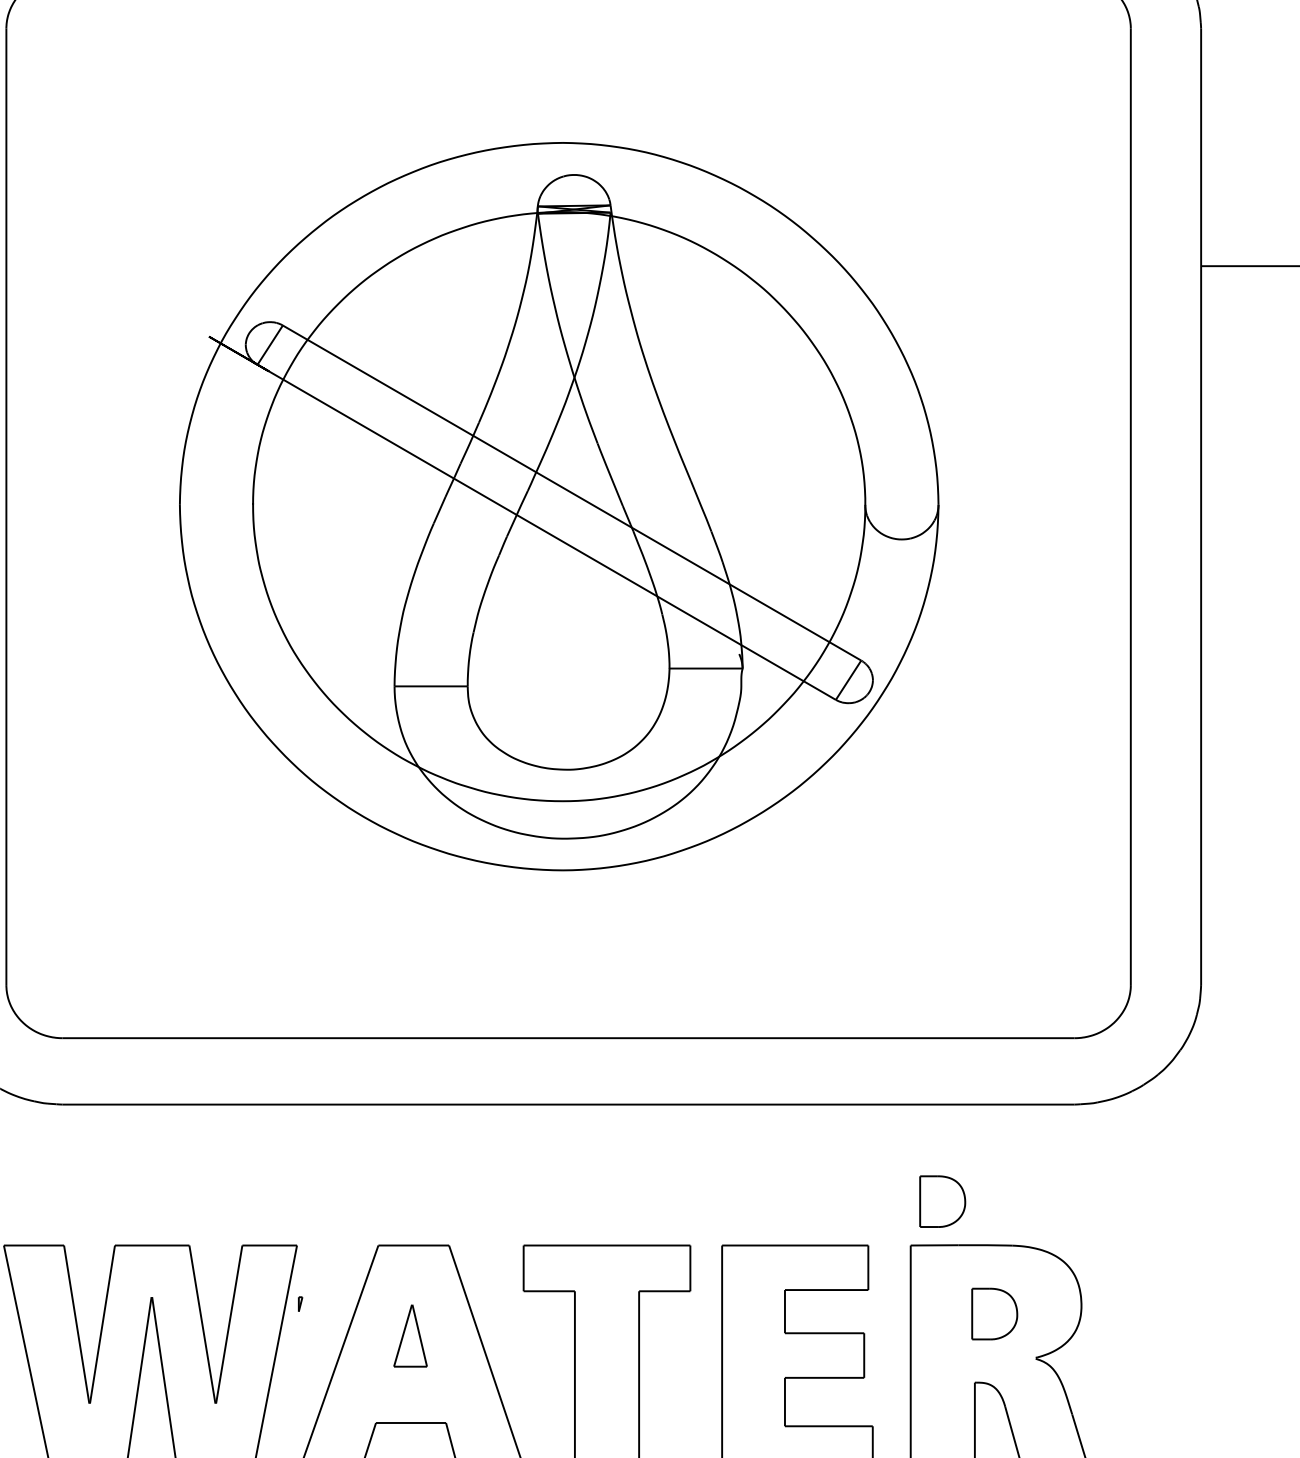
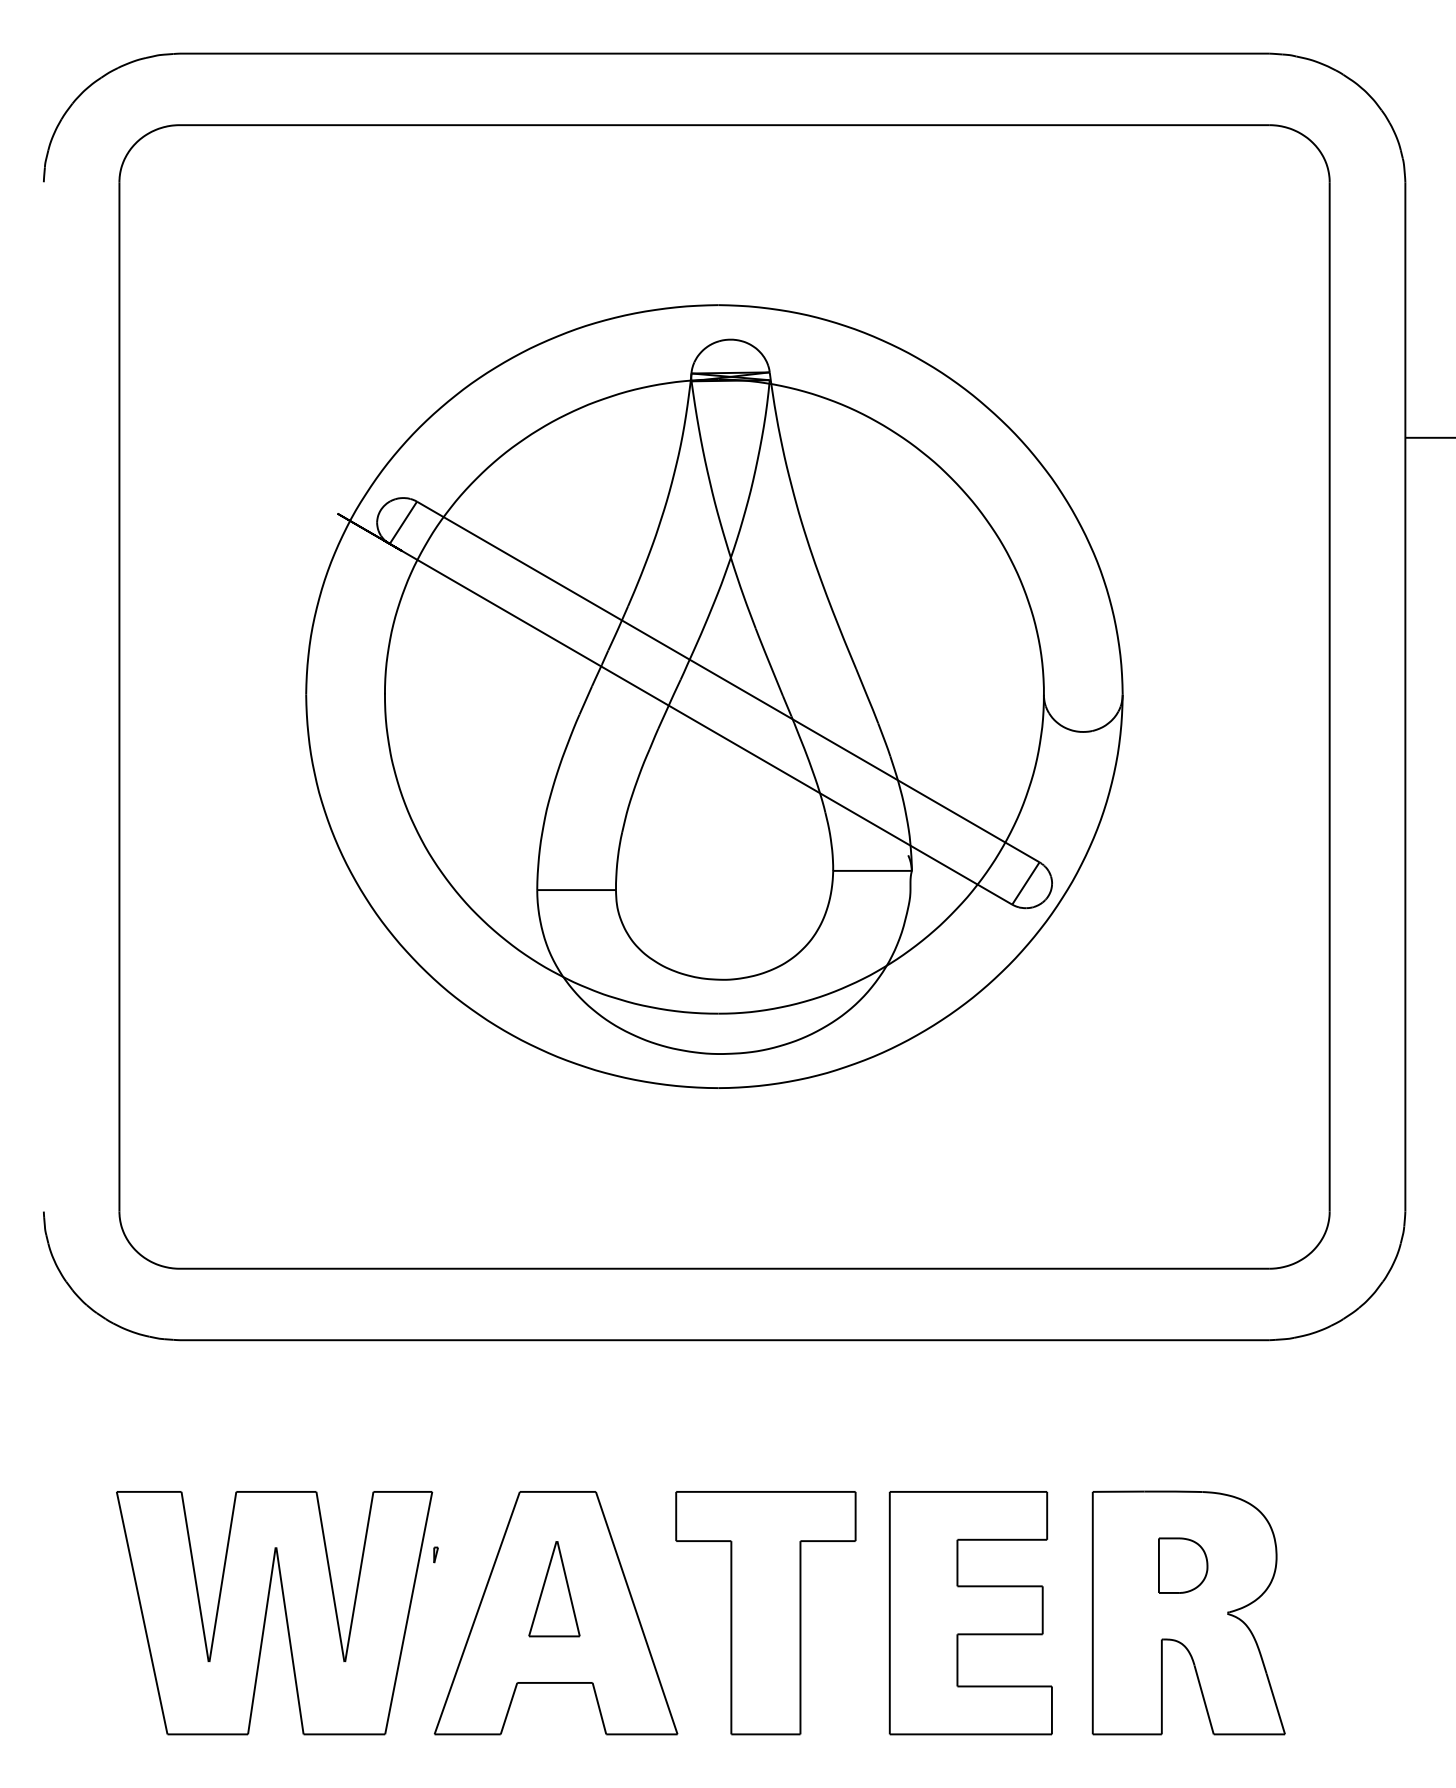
part: (942, 1201) -> (1127, 1444), removed
part: (410, 1336) -> (554, 1589), size x1.43

